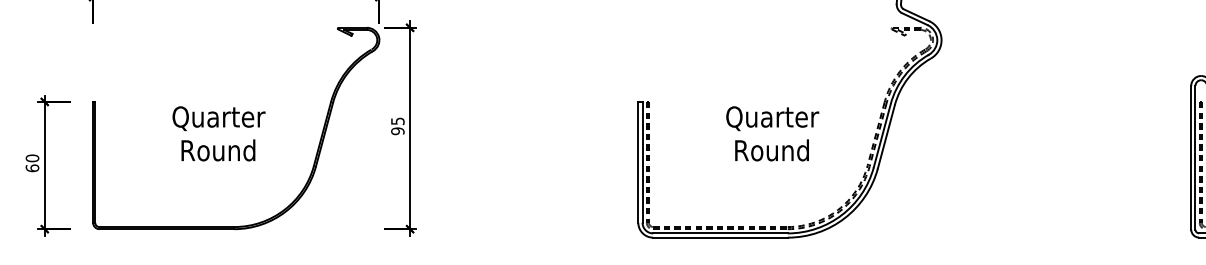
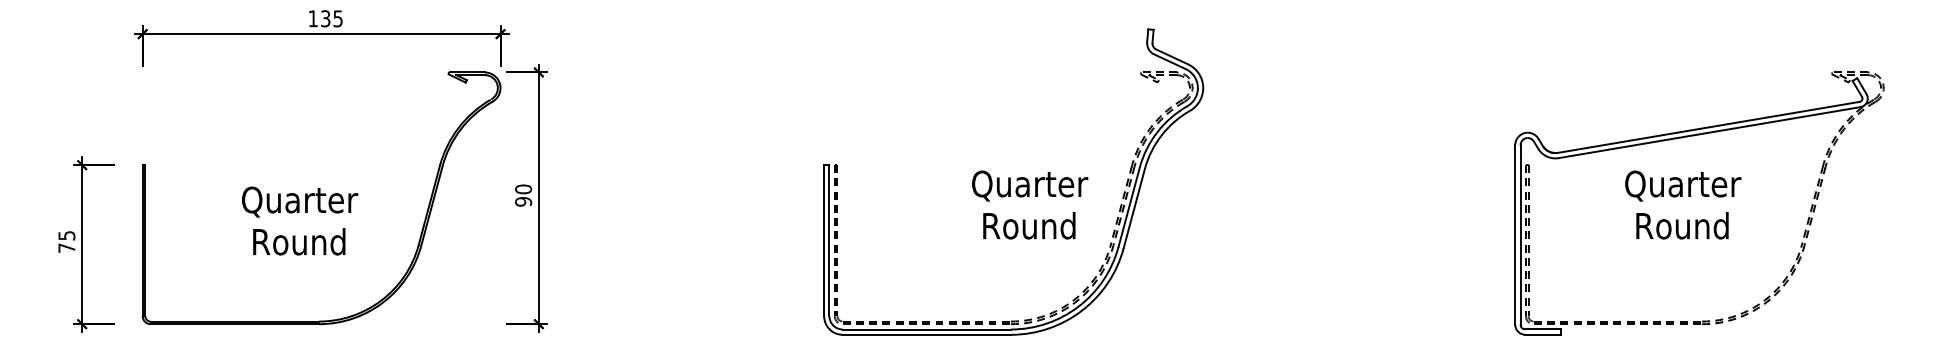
text: (397, 121) -> (523, 189), 95 -> 90
text: (219, 133) -> (300, 220), moved
text: (772, 133) -> (1030, 204), moved
text: (32, 163) -> (66, 241), 60 -> 75

